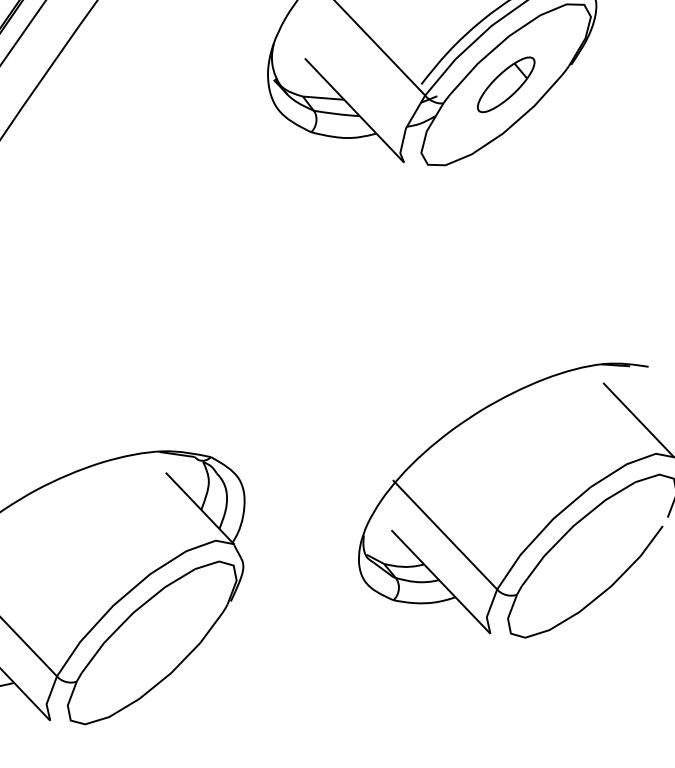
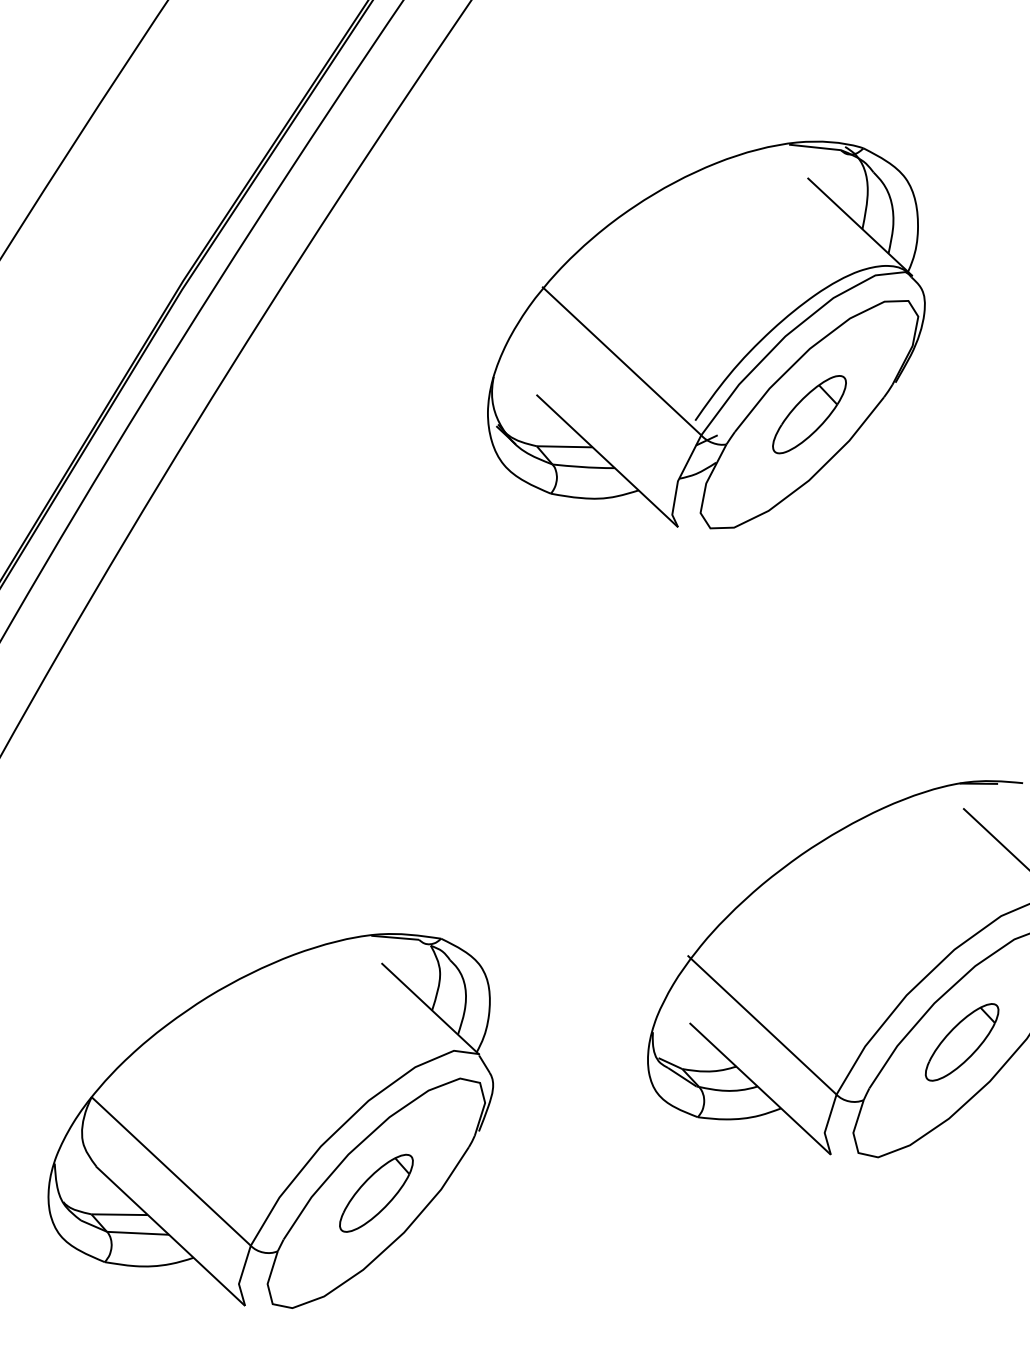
part: (591, 556) -> (961, 1042), added
part: (152, 642) -> (376, 1192), added

